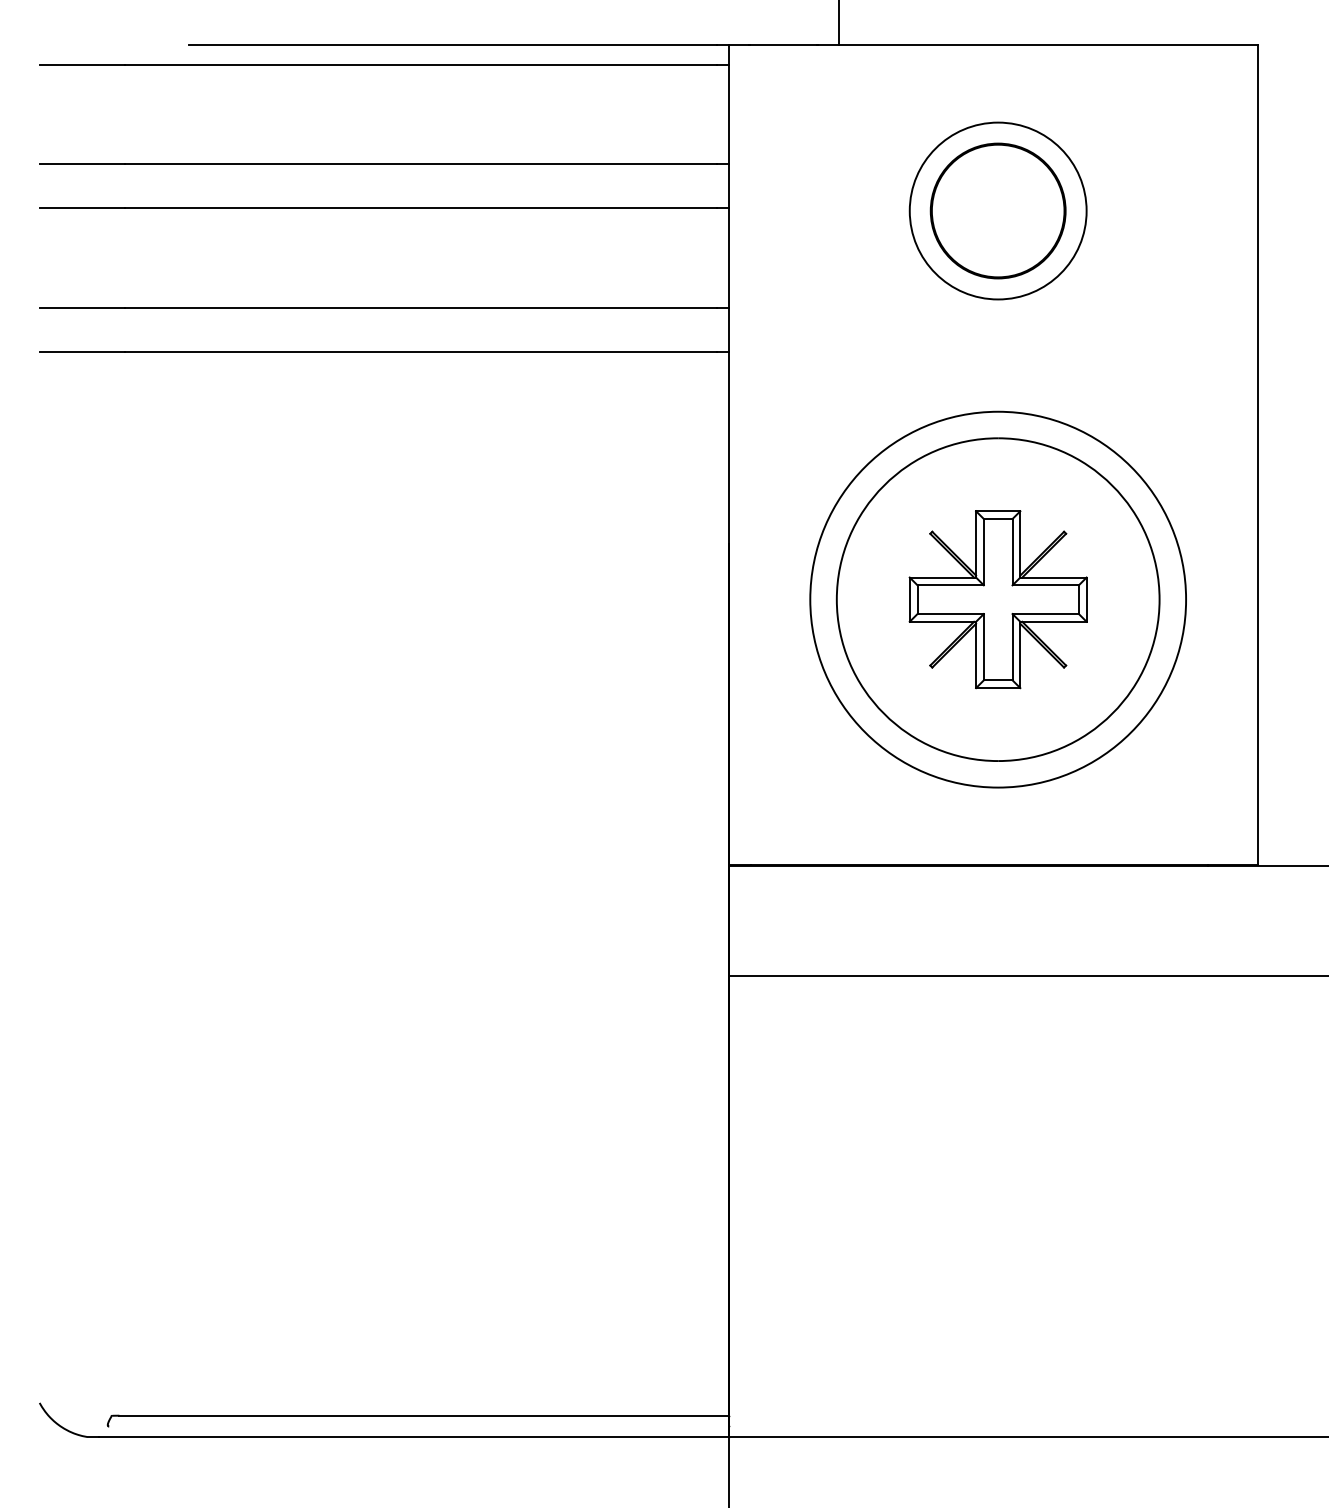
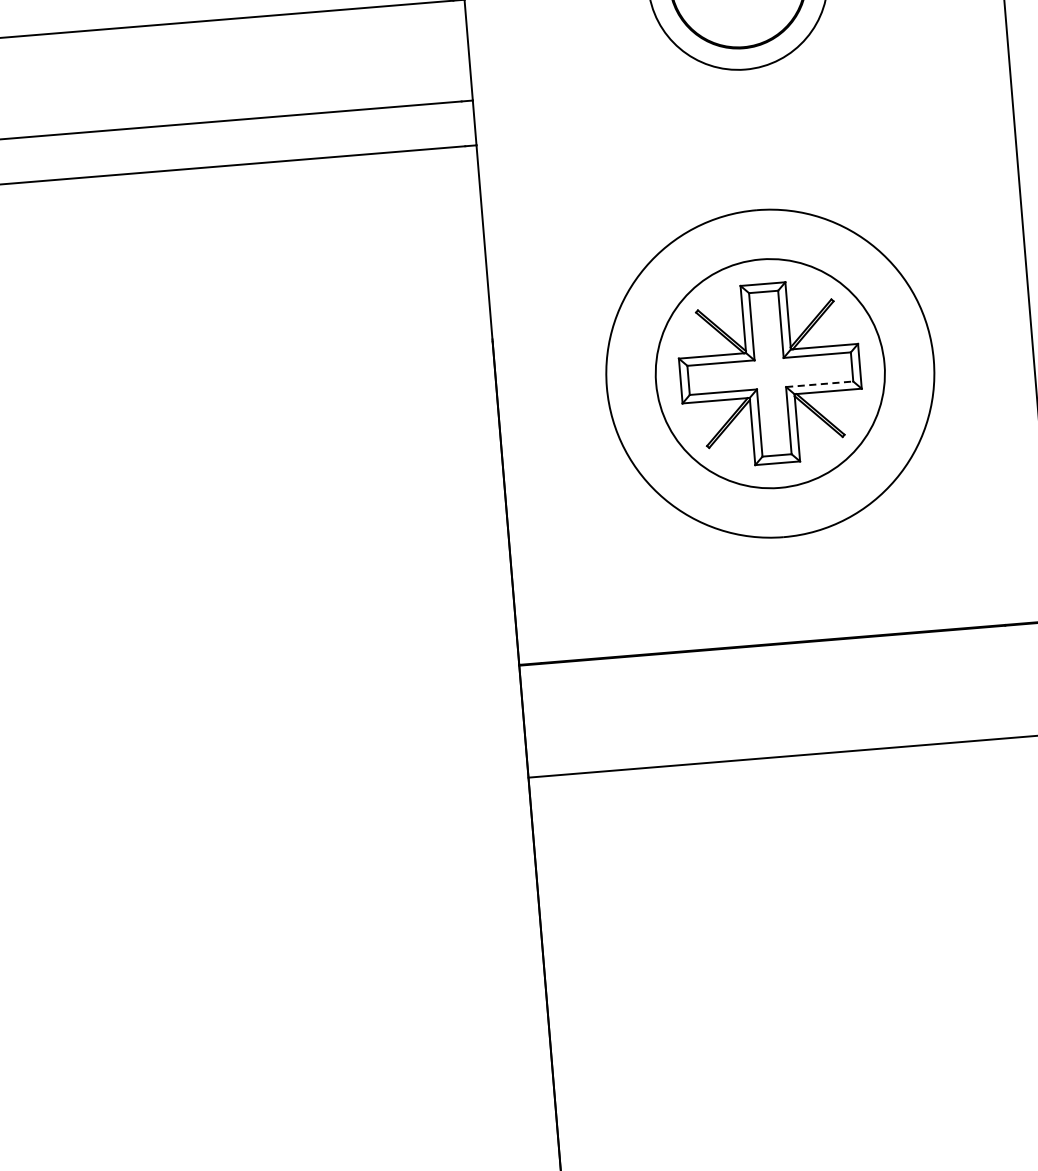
circle: (998, 599) -> (770, 373), size x0.6
line: (1046, 614) -> (820, 384), solid -> dashed

